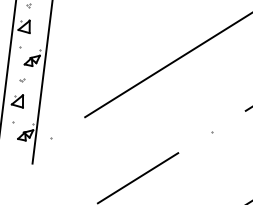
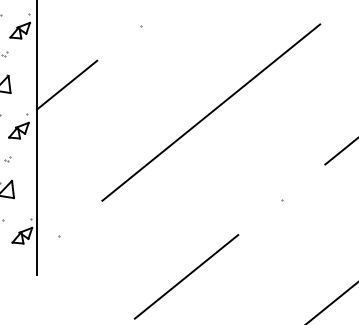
line: (69, 31) -> (66, 84), added

